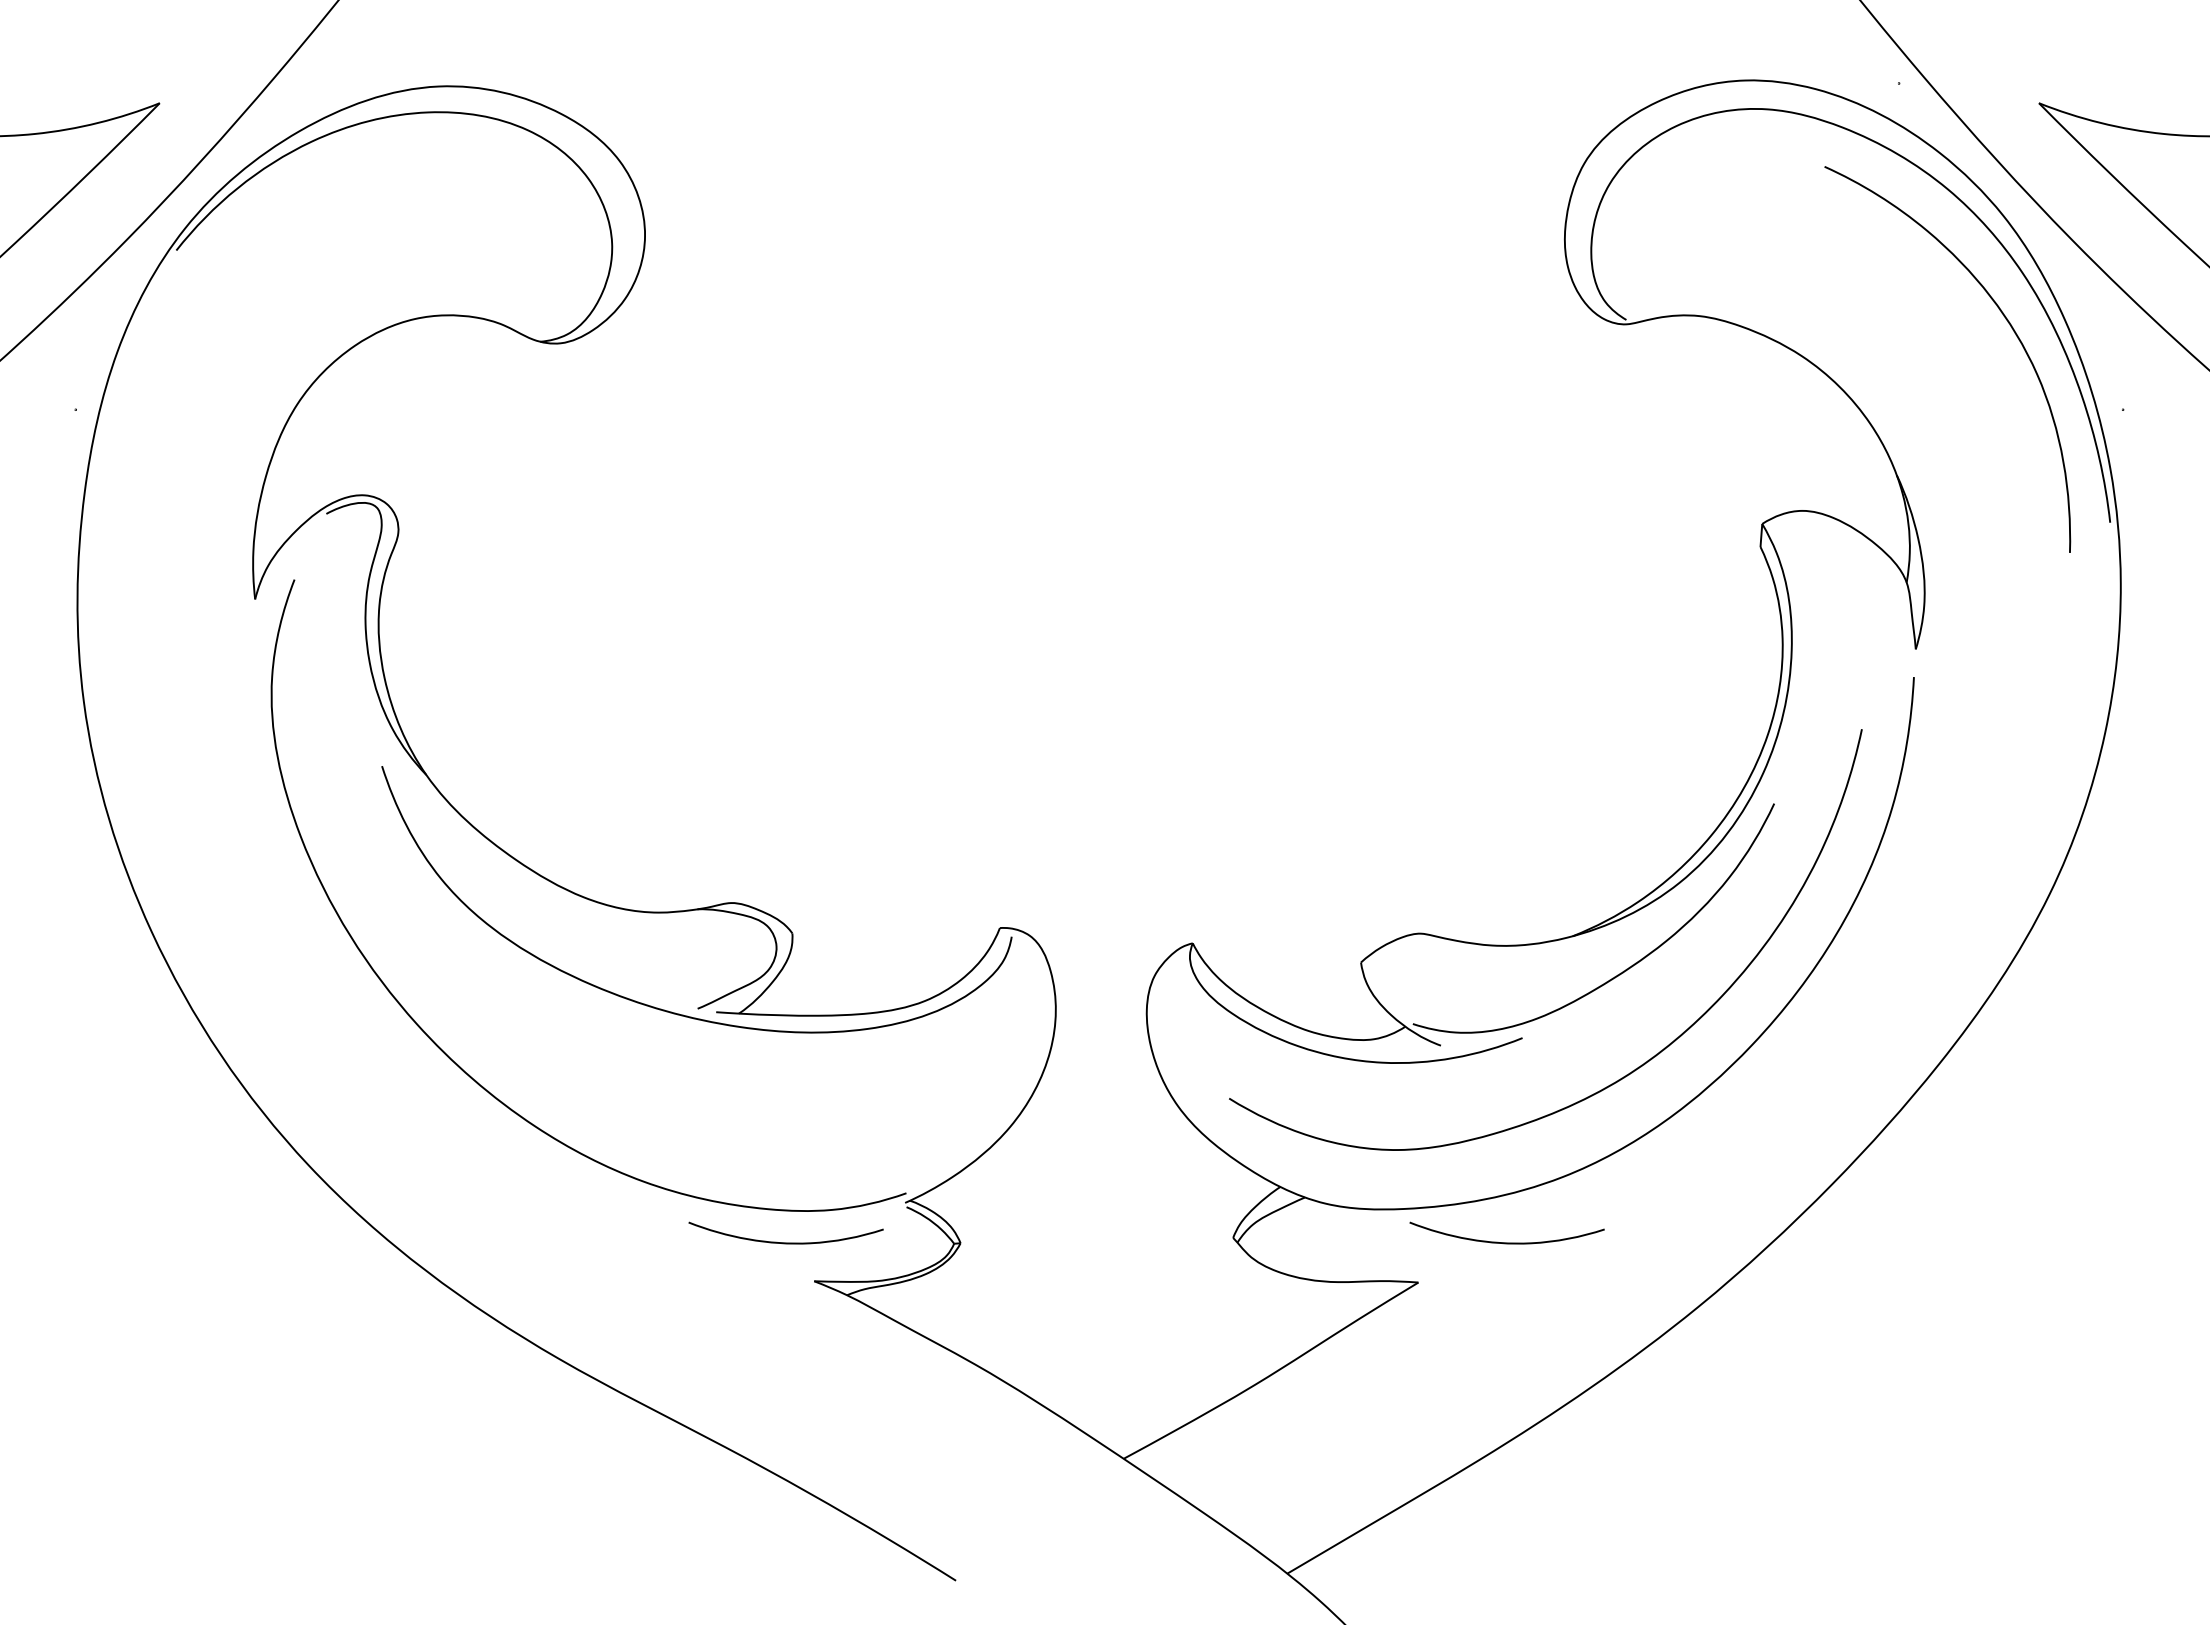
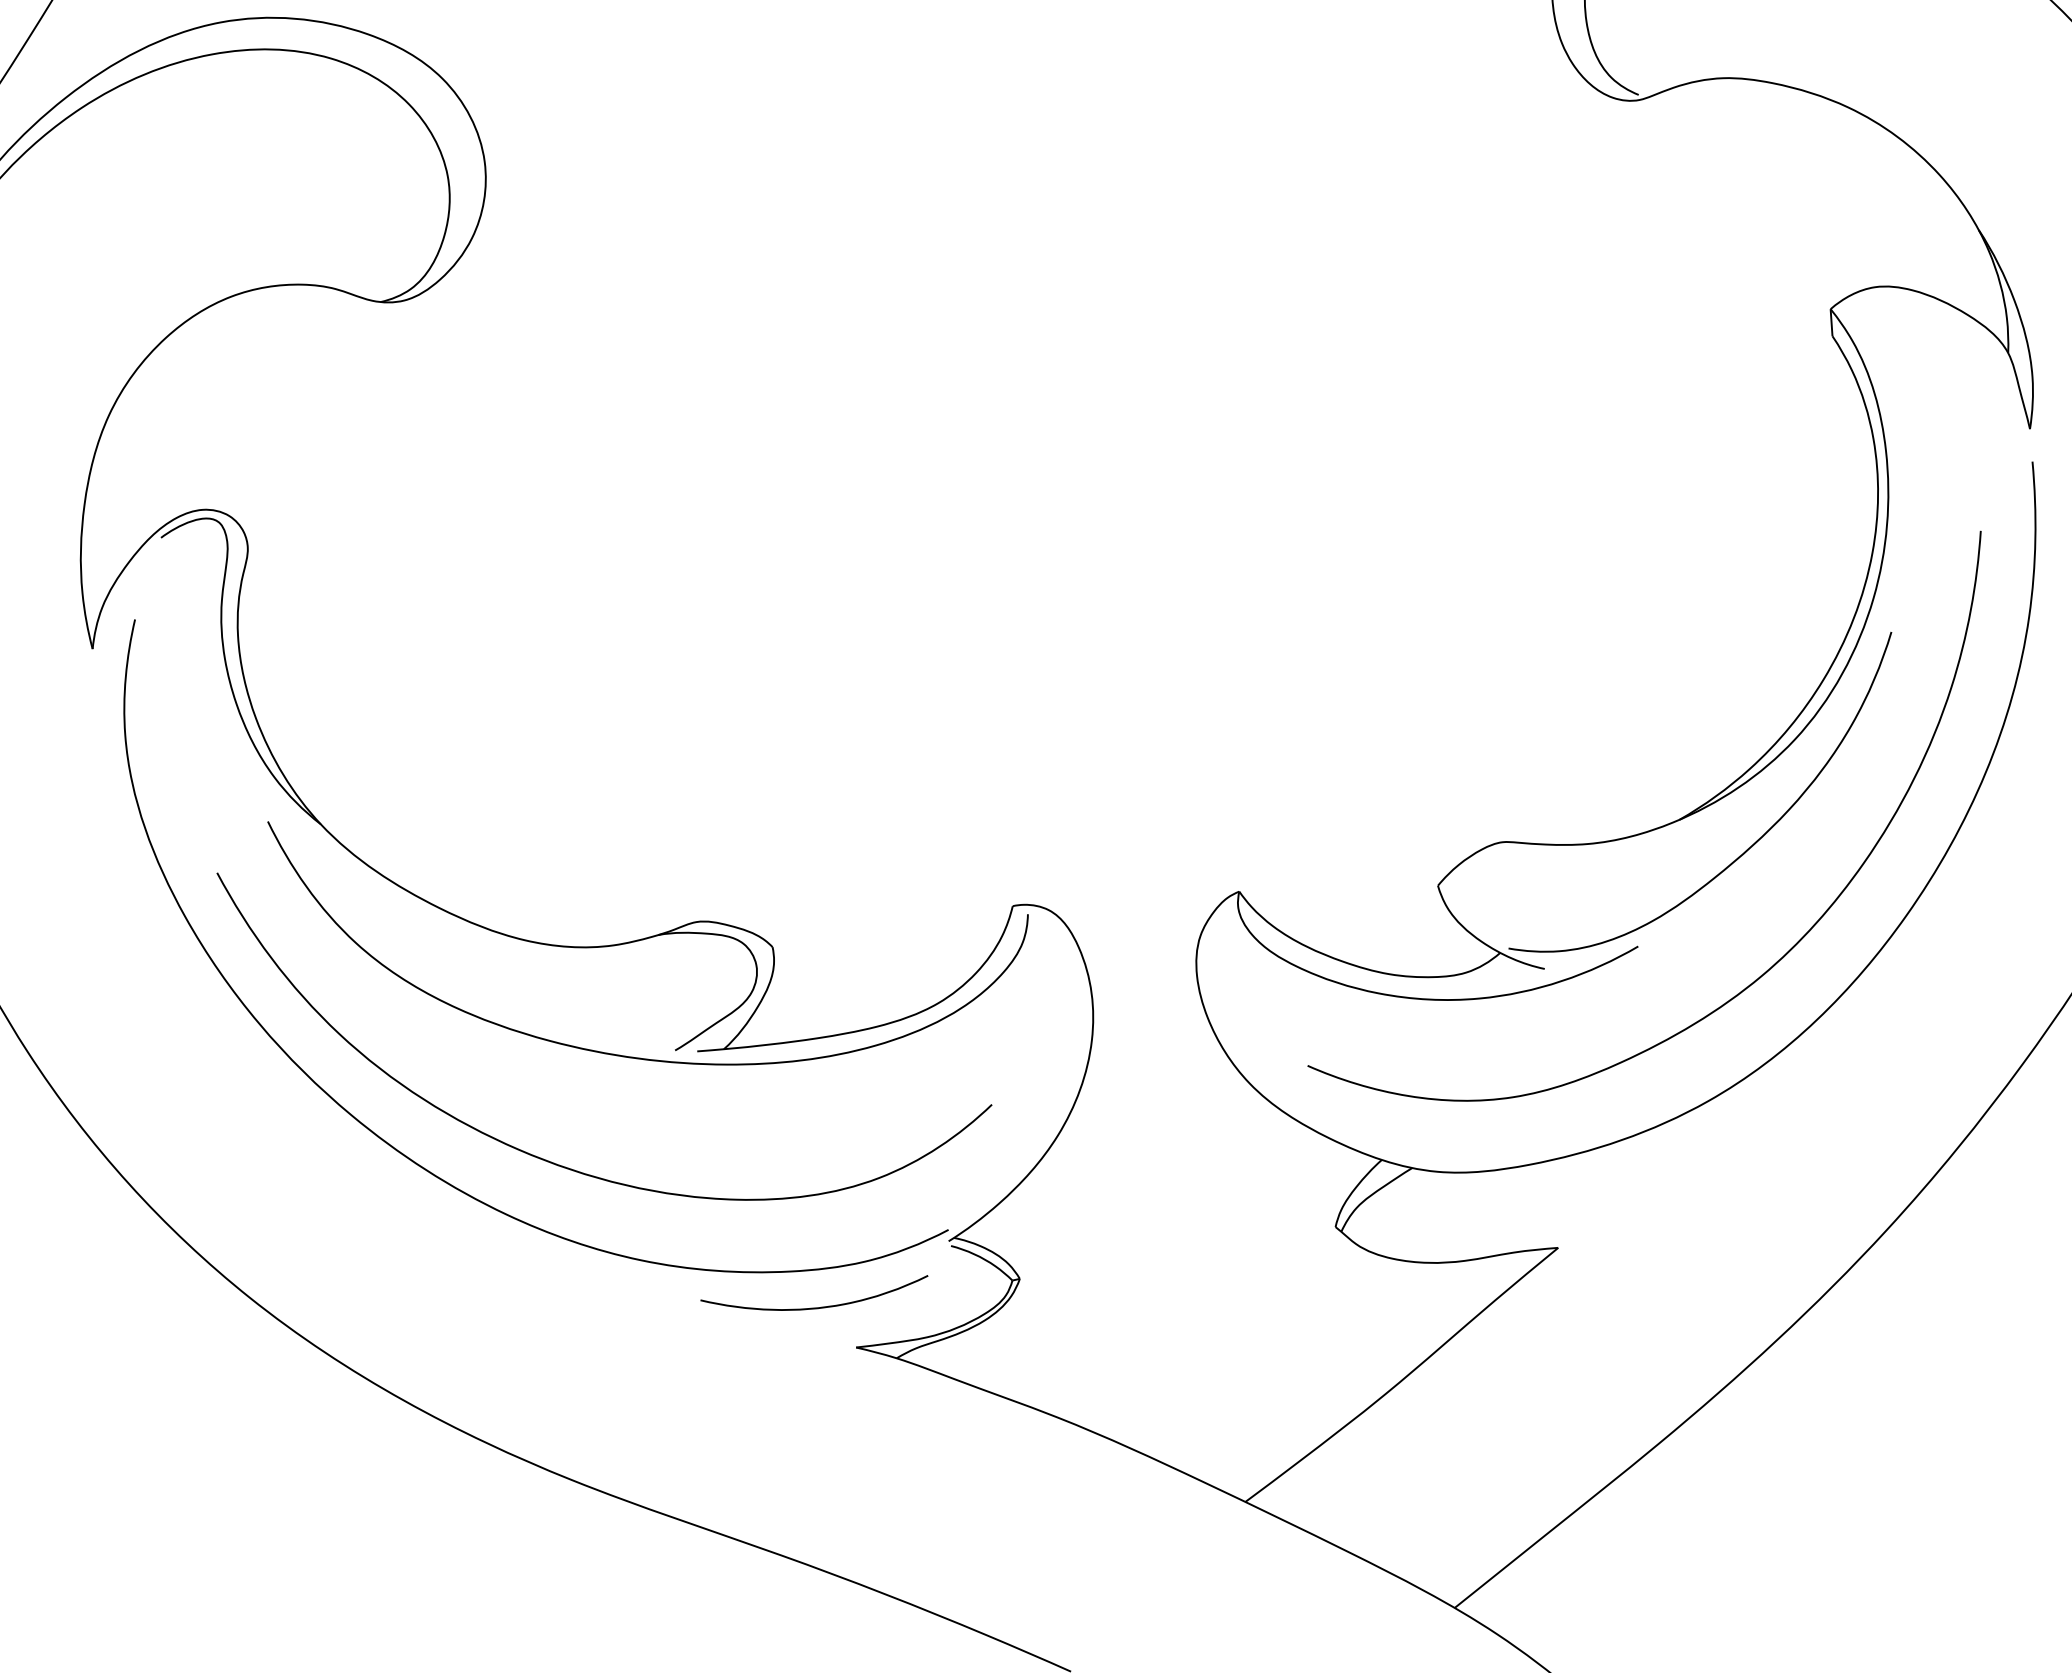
curve: (582, 1088) -> (554, 1162), added
curve: (1506, 1242) -> (1653, 1186), removed

